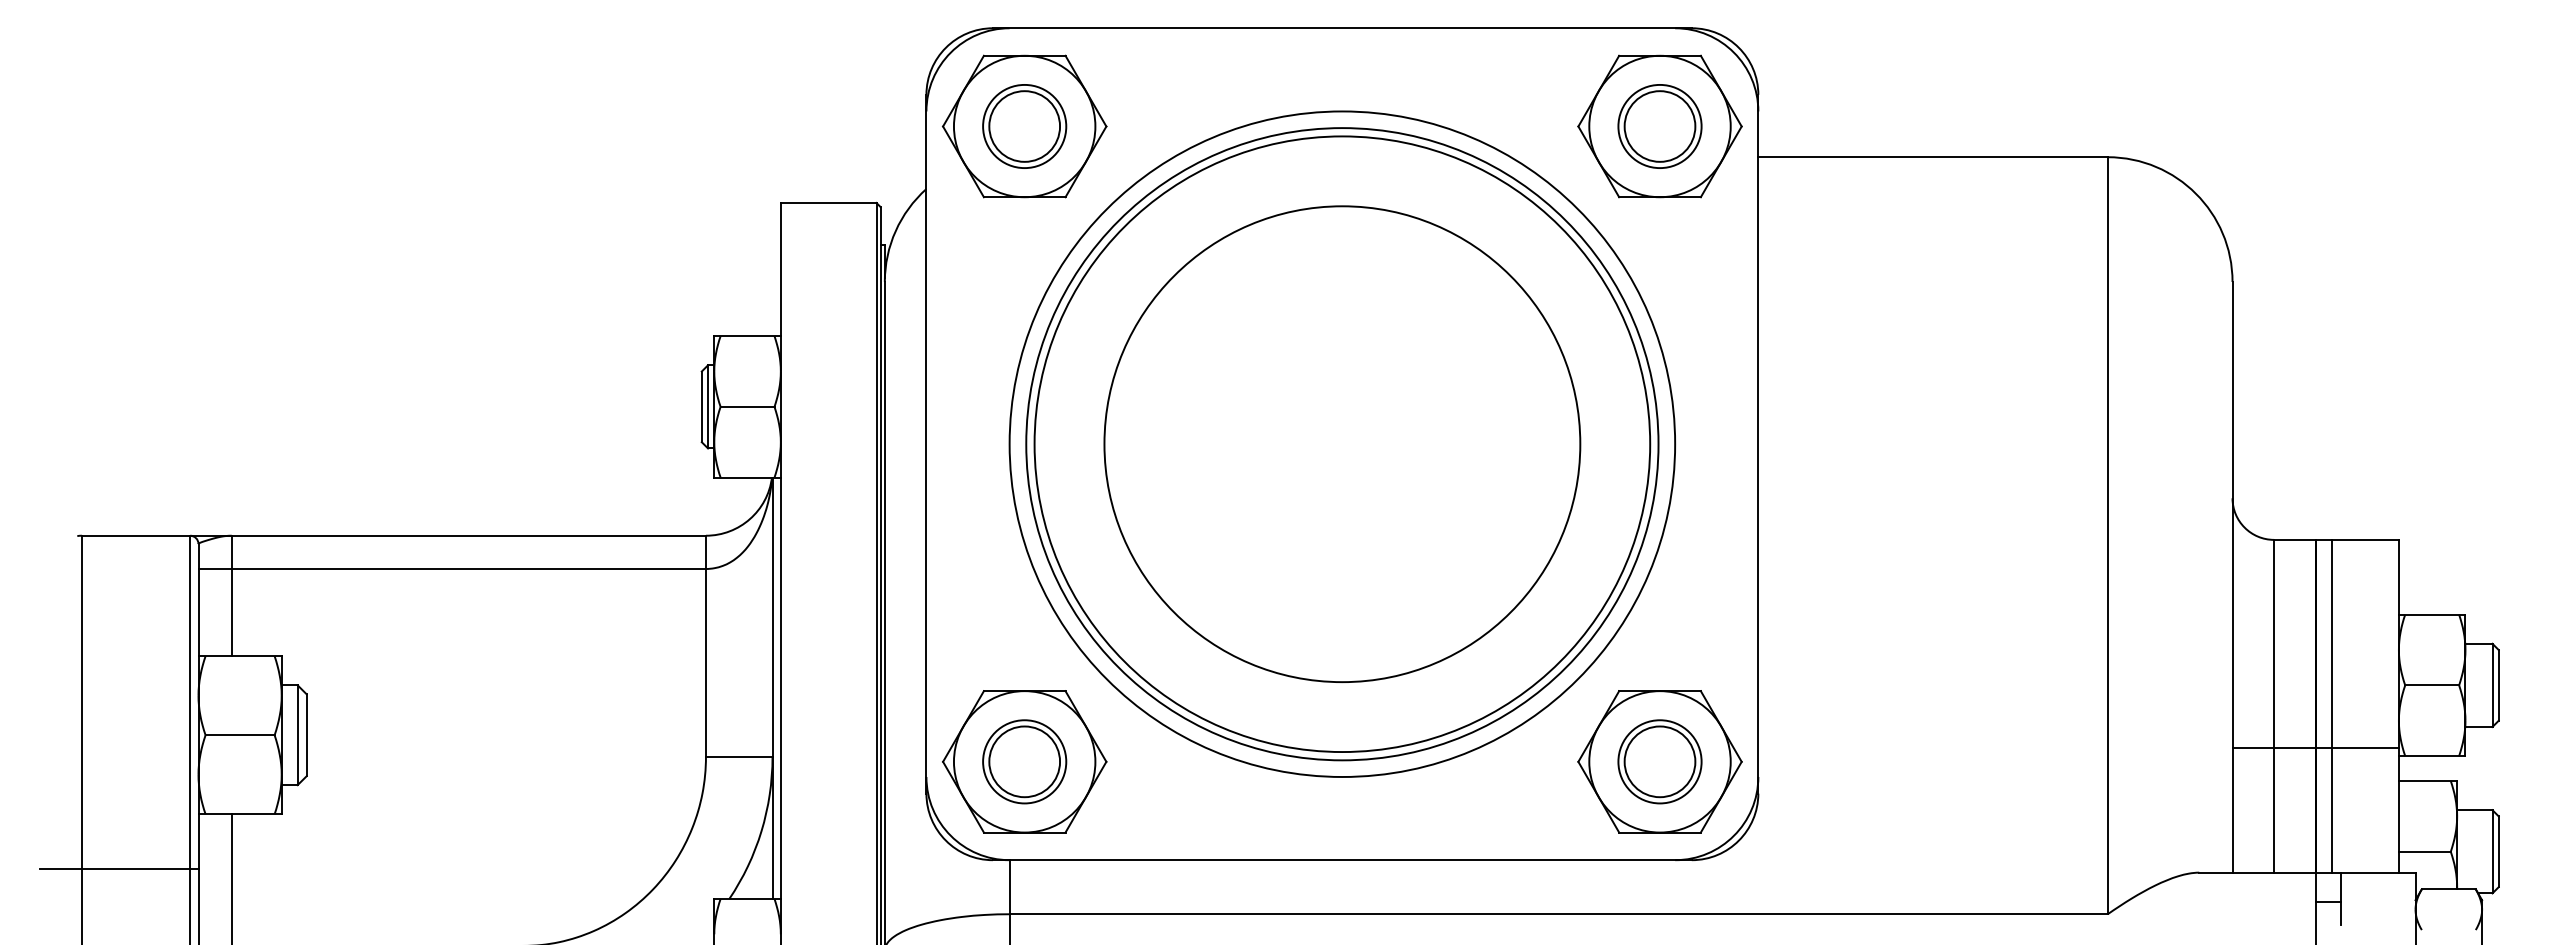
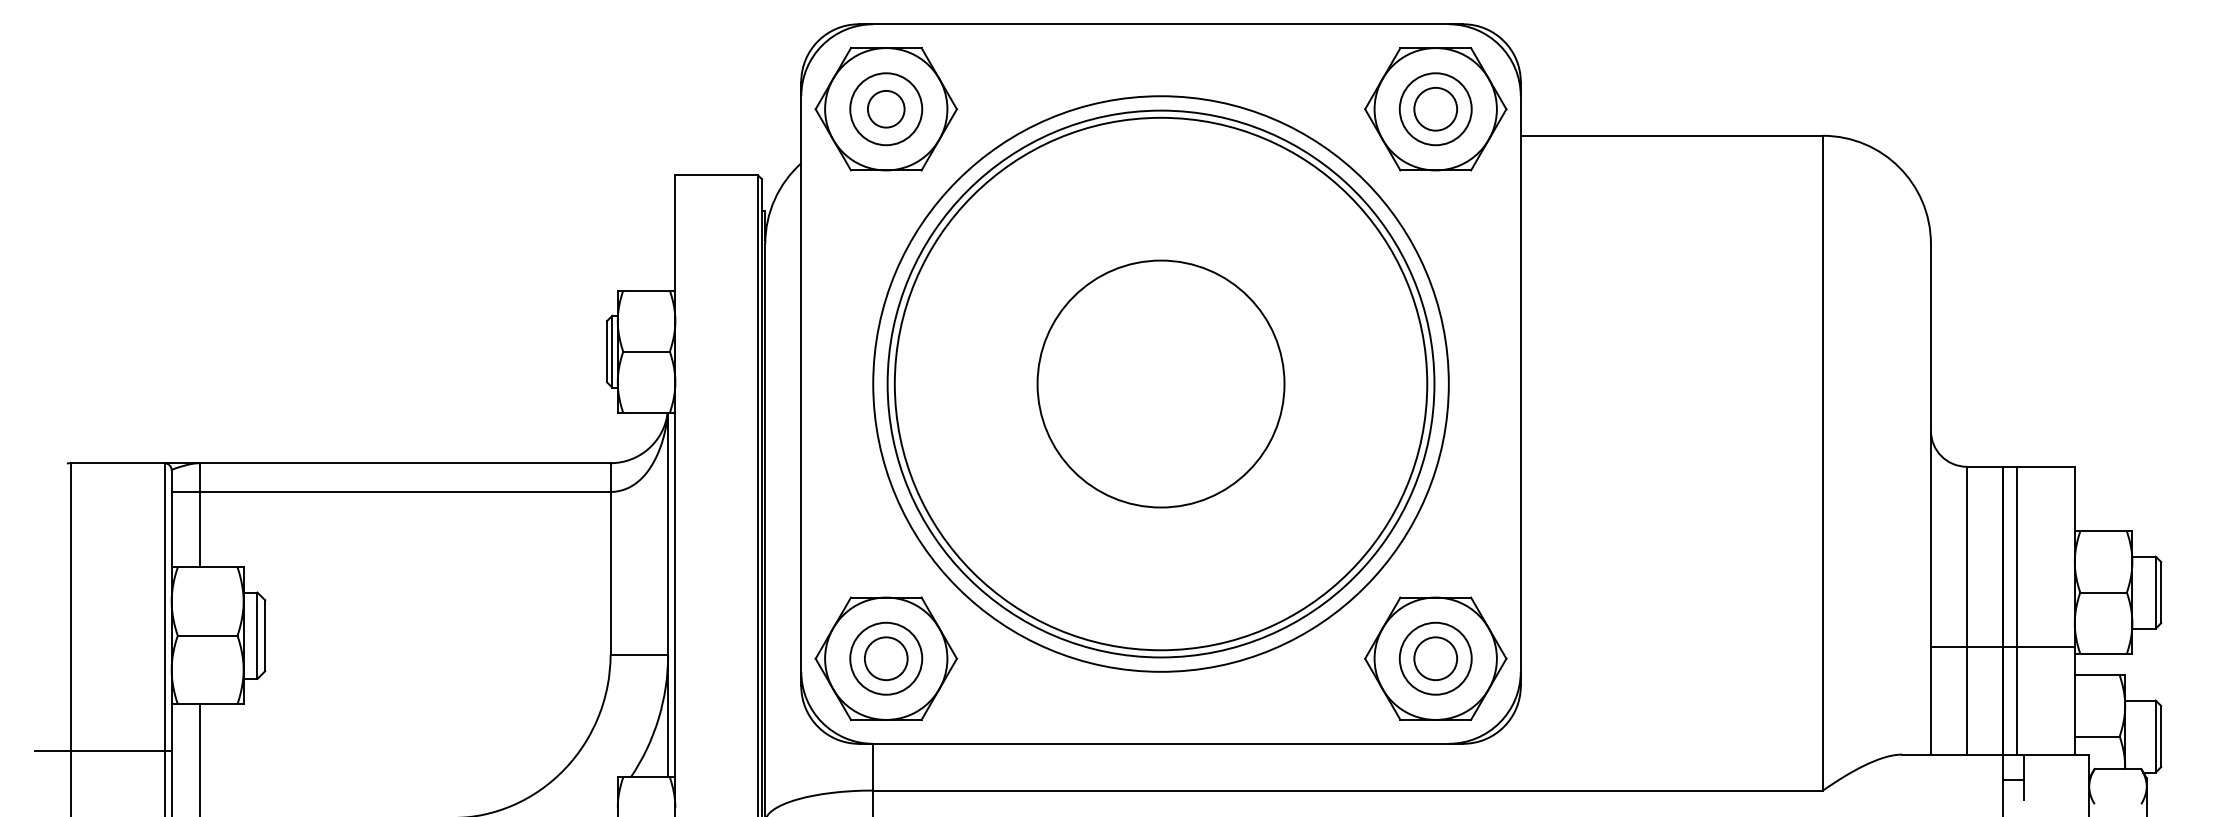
circle: (1024, 126) -> (886, 109), size x0.6
circle: (1659, 126) -> (1435, 109), size x0.7
circle: (1342, 444) -> (1161, 384), size x0.6
circle: (1024, 761) -> (886, 658), size x0.7
circle: (1659, 761) -> (1435, 658), size x0.7

